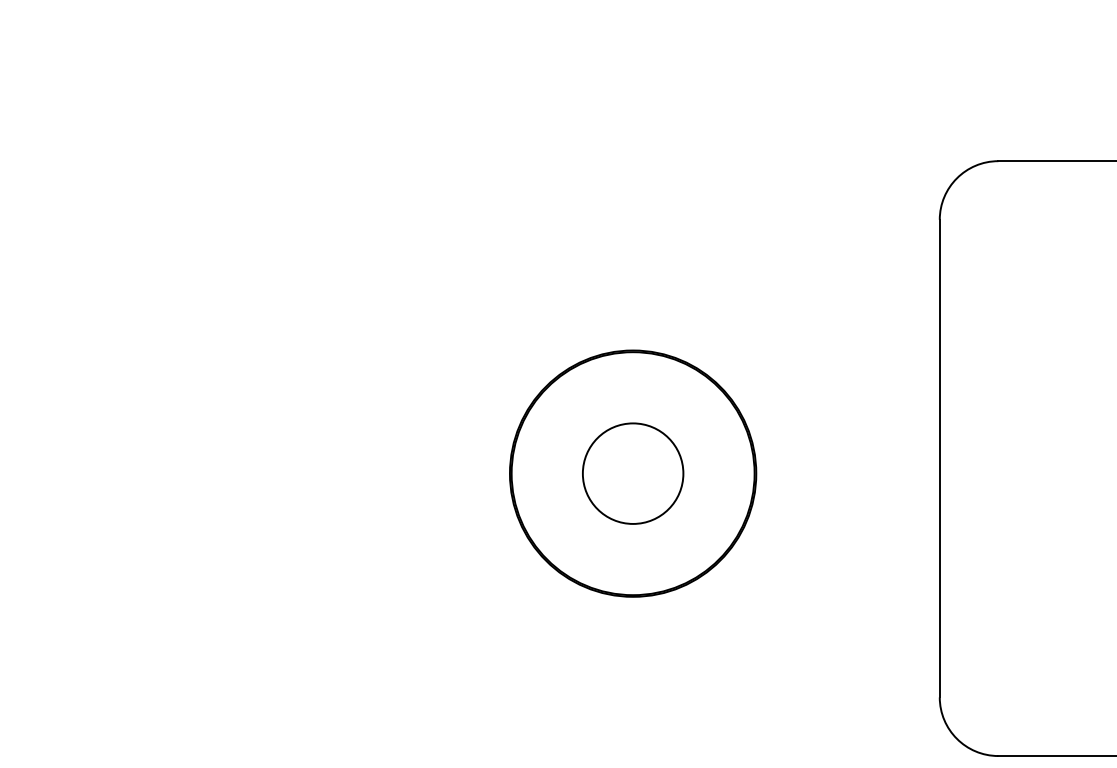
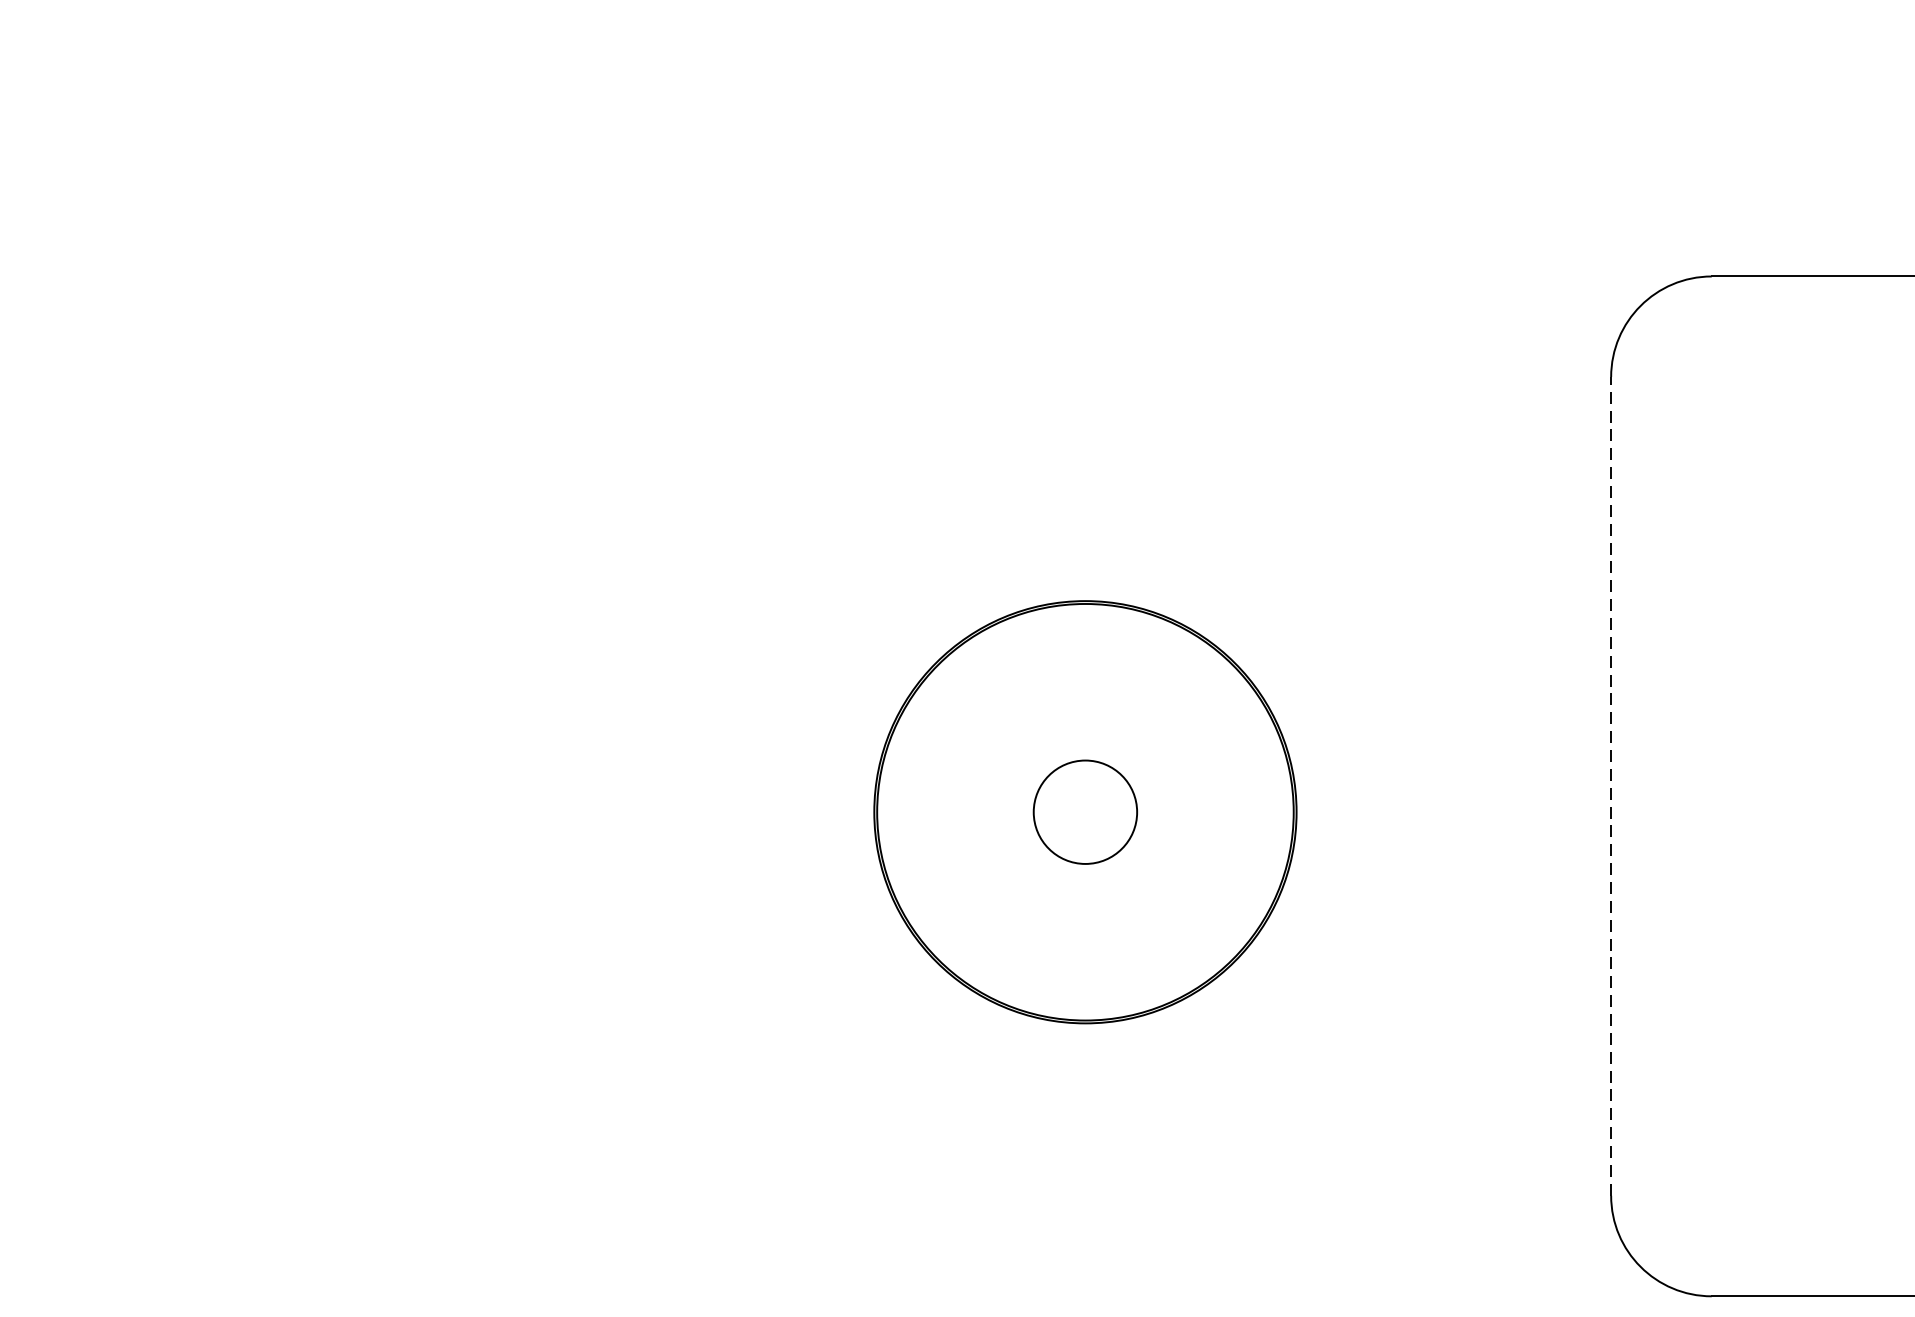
line: (939, 458) -> (1610, 786), solid -> dashed
circle: (632, 473) -> (1084, 811), size x0.6

